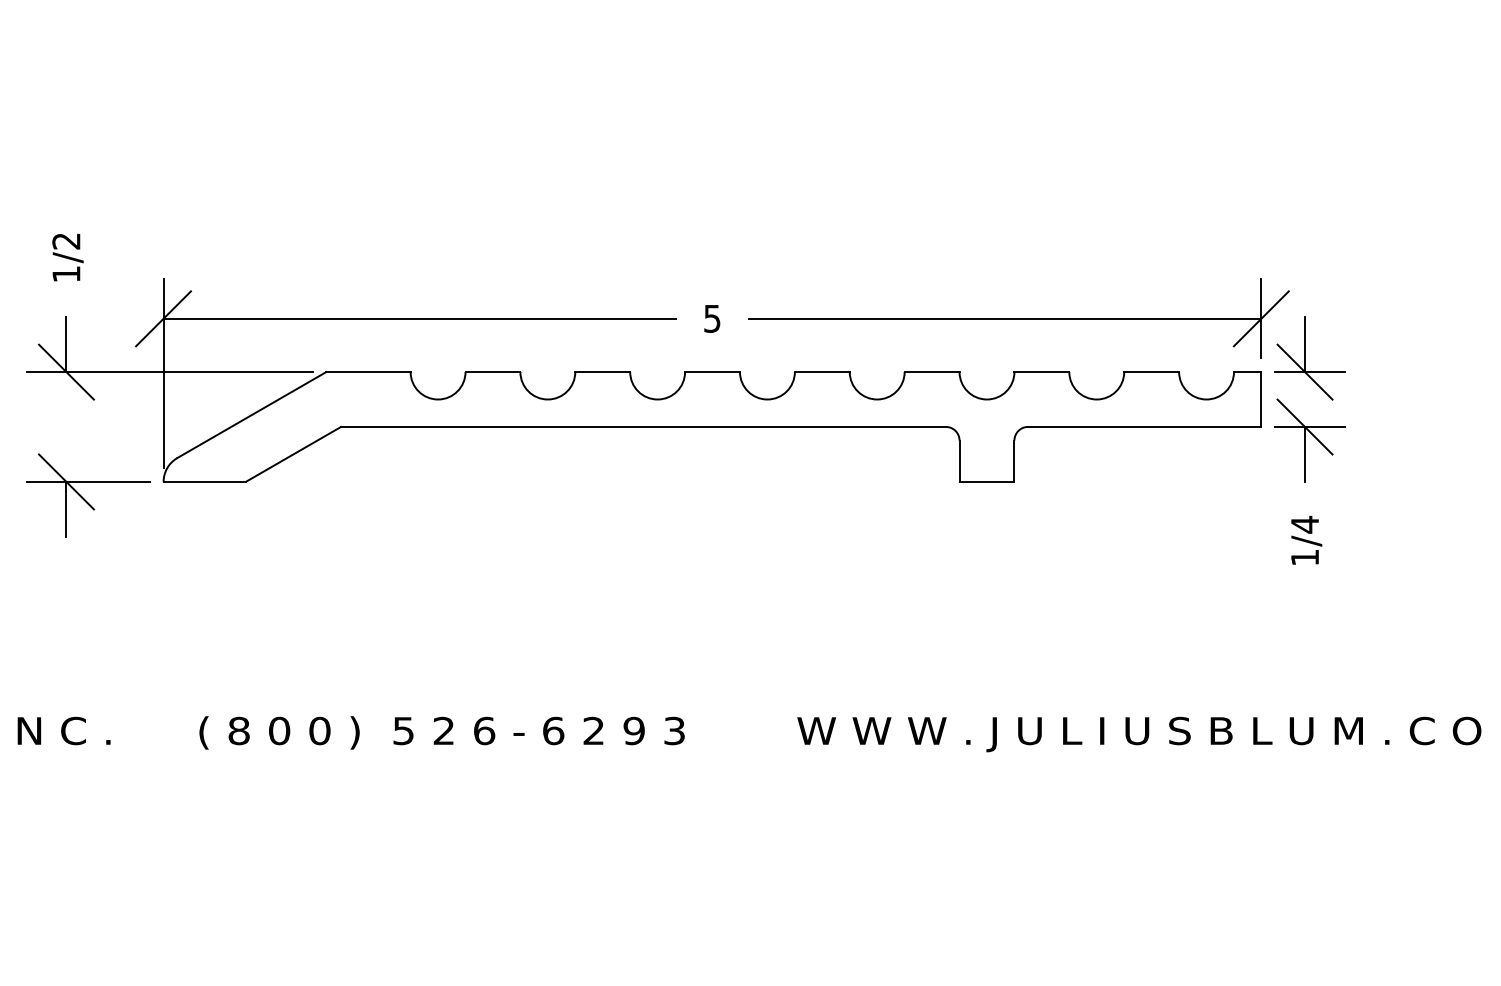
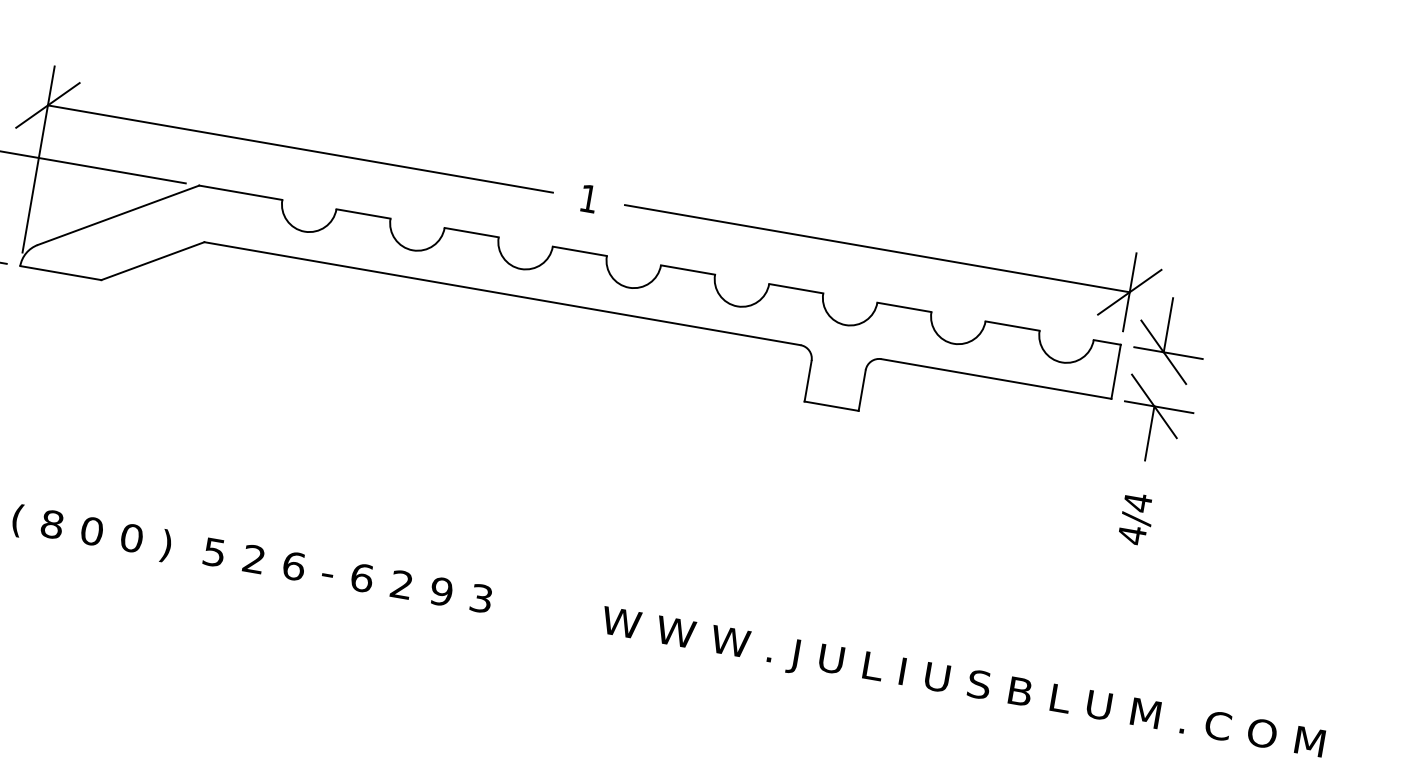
text: (712, 318) -> (588, 198), 5 -> 1
text: (1304, 557) -> (1131, 534), 1/4 -> 4/4

